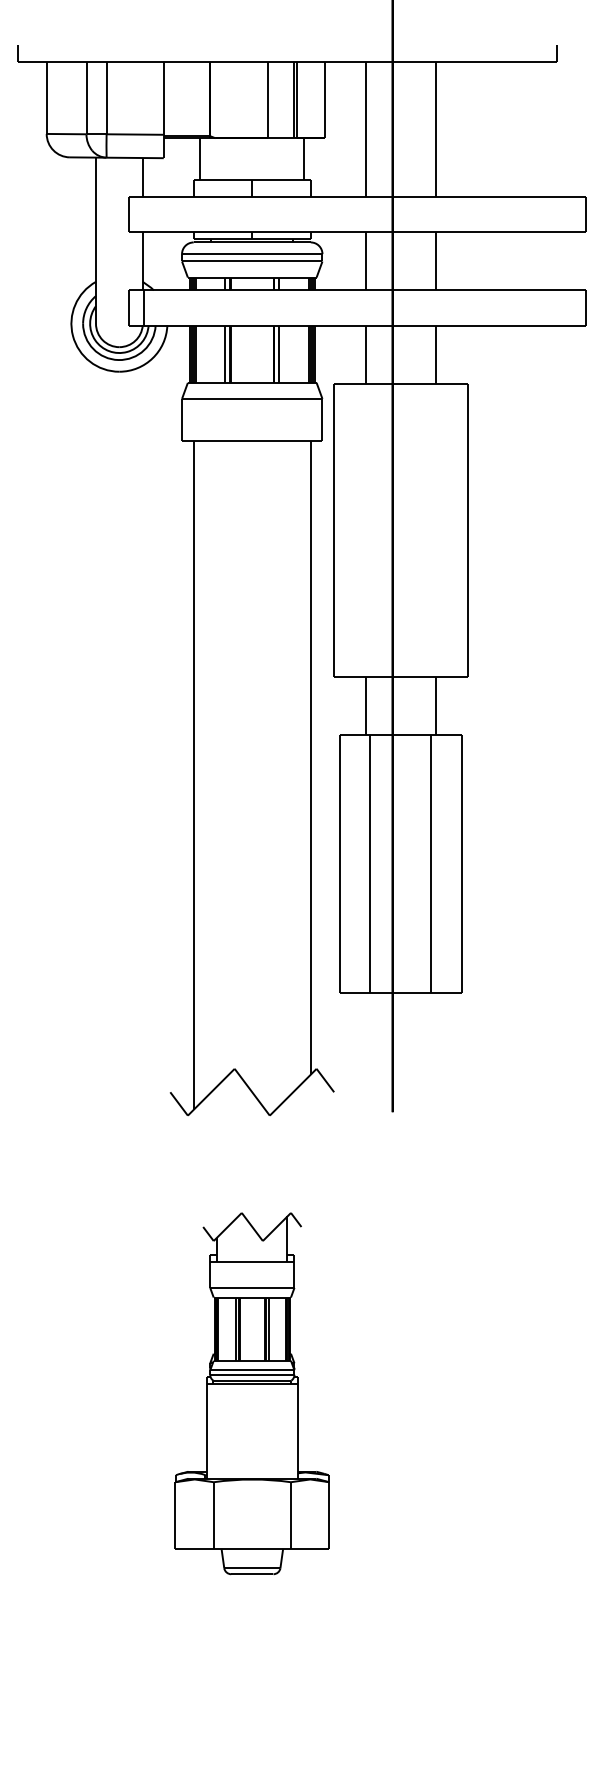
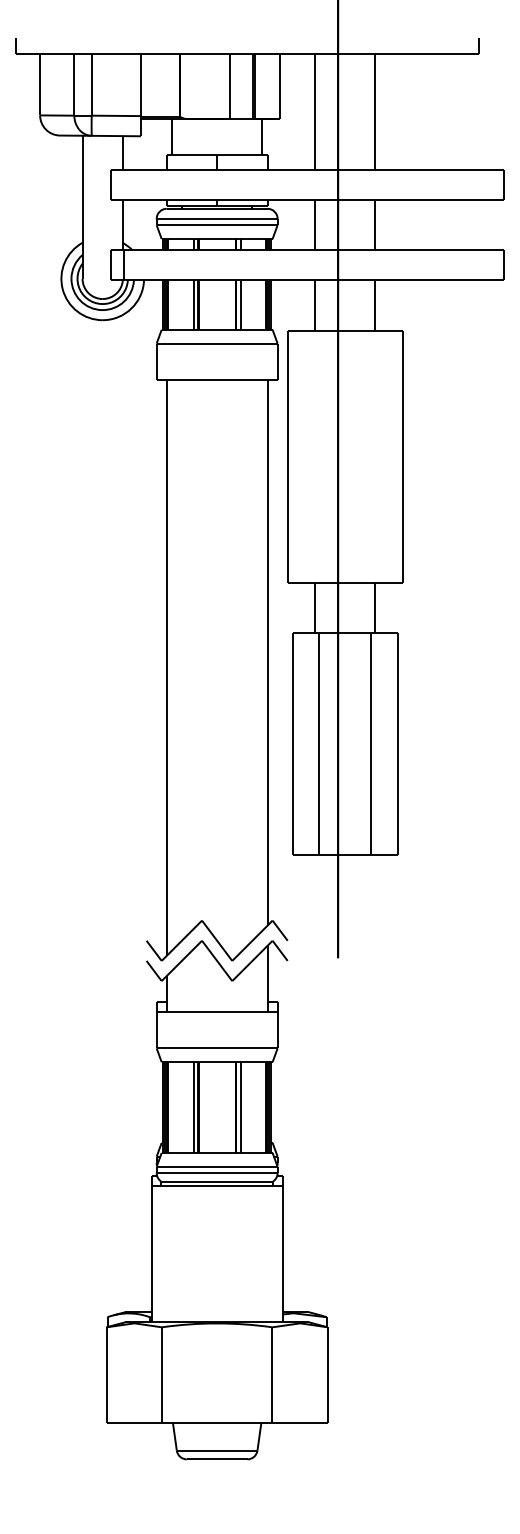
part: (252, 1393) -> (217, 1200), size x1.67

